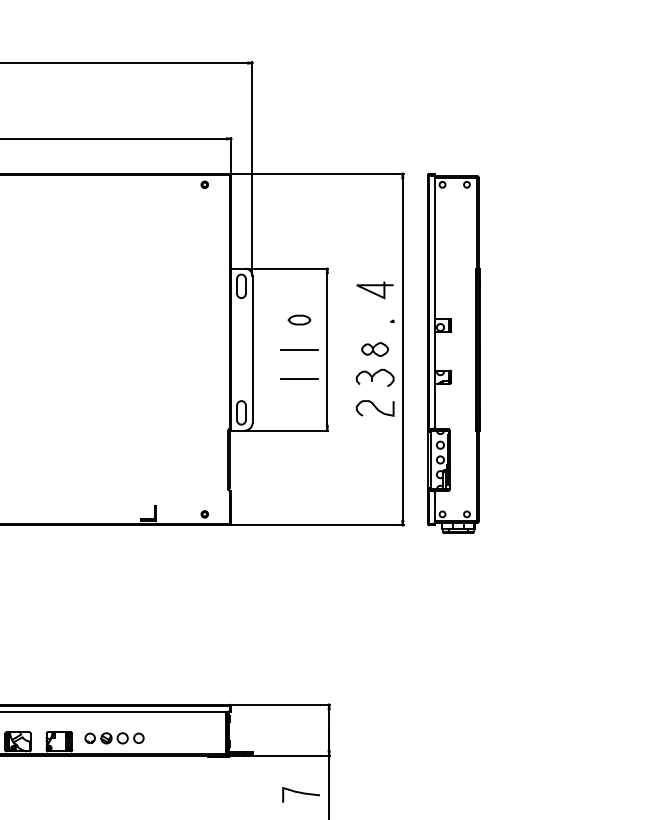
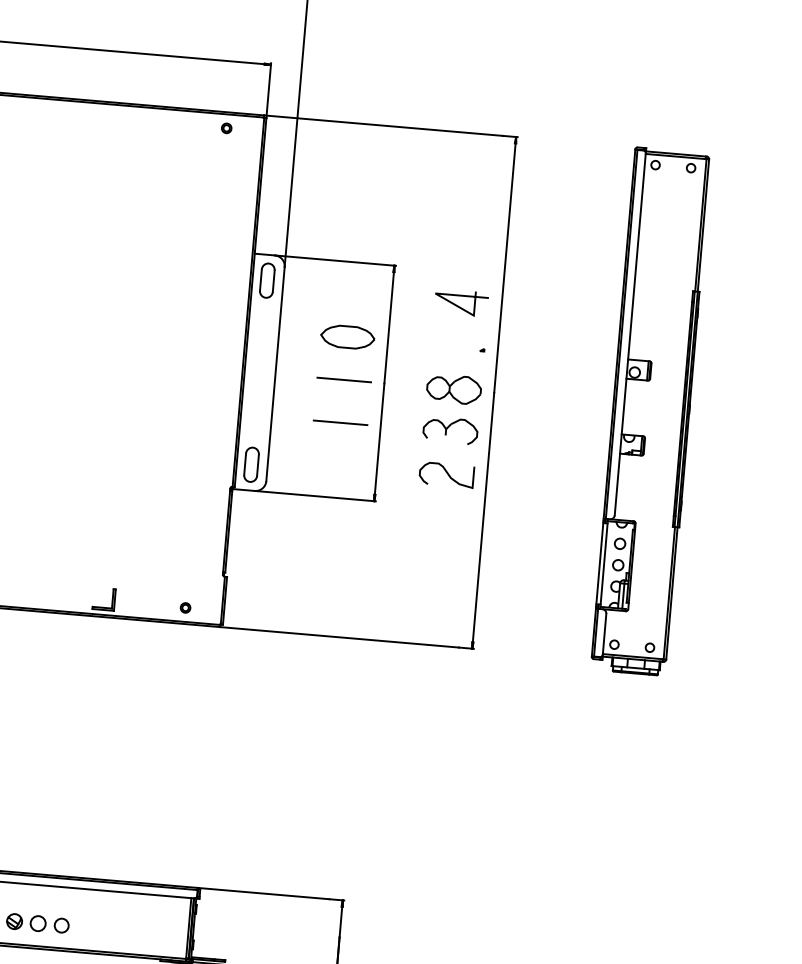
part: (299, 319) -> (347, 336), size x1.67
part: (374, 349) -> (453, 389), size x1.43
part: (453, 353) -> (650, 411), moved

